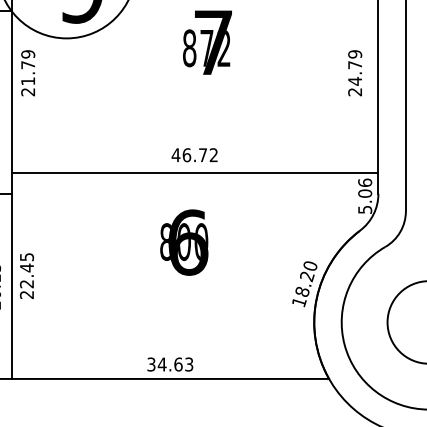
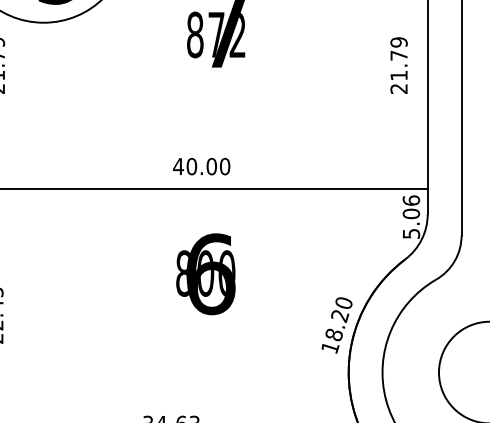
text: (354, 81) -> (398, 75), 24.79 -> 21.79
text: (200, 155) -> (208, 166), 46.72 -> 40.00
text: (184, 242) -> (206, 274), moved

